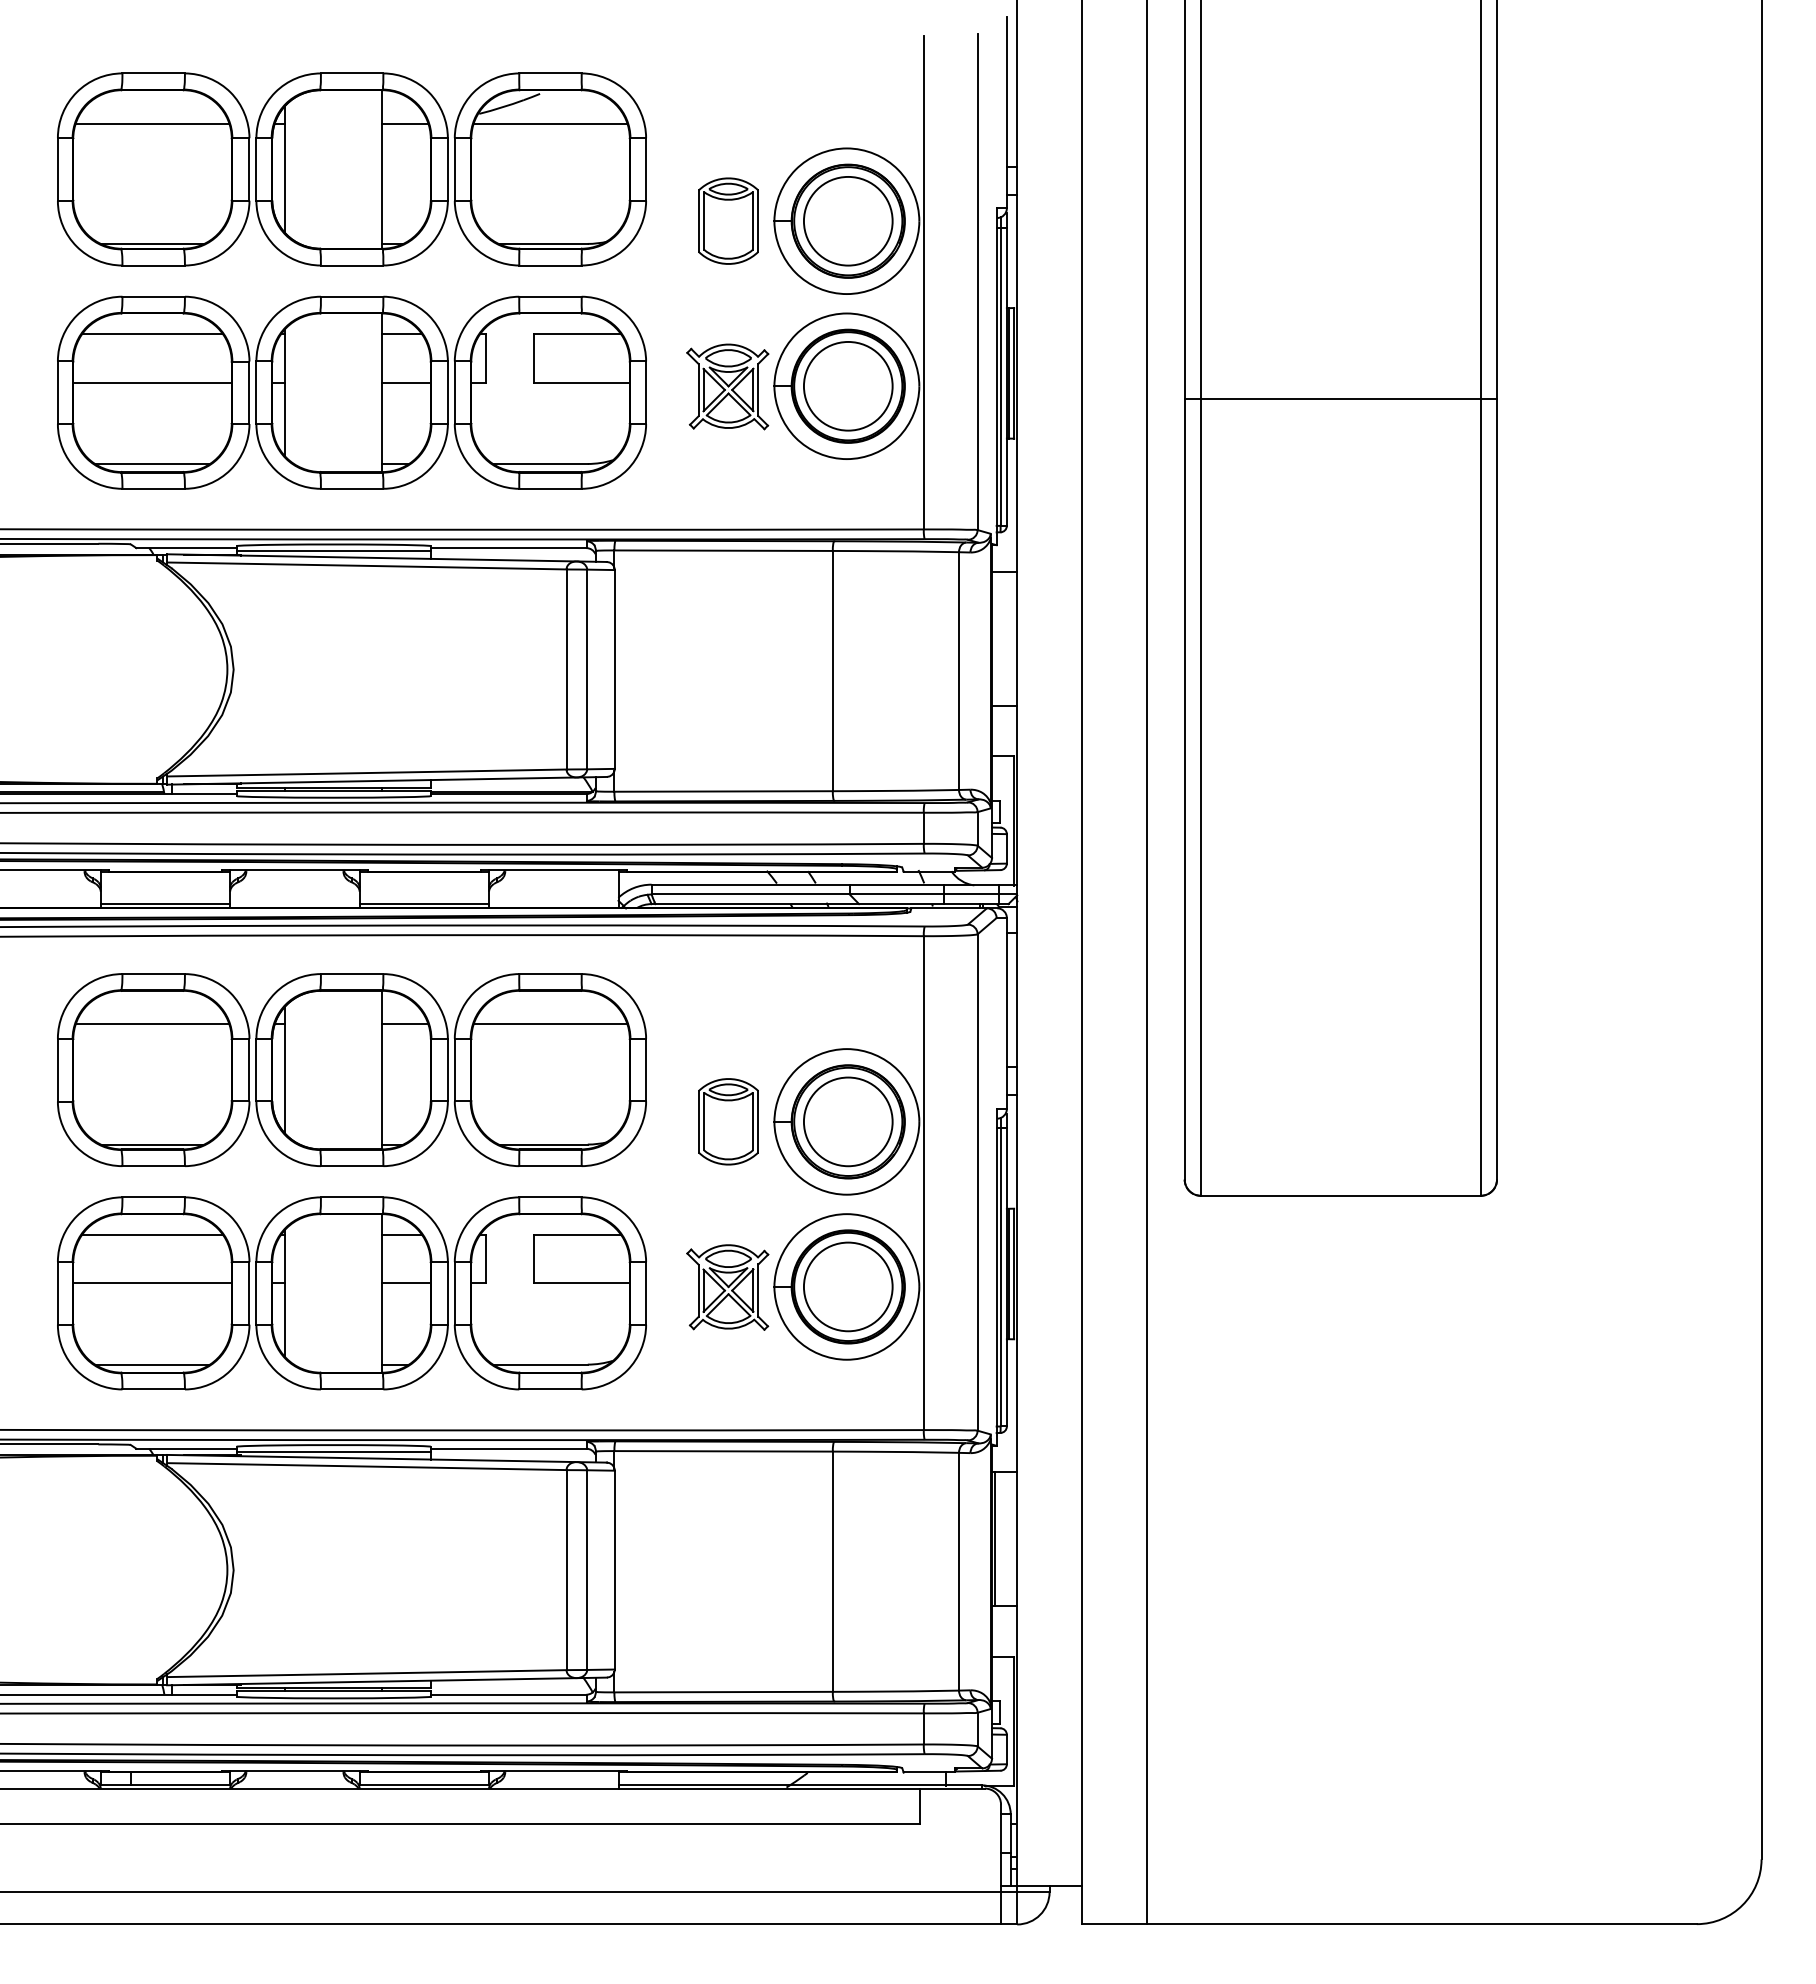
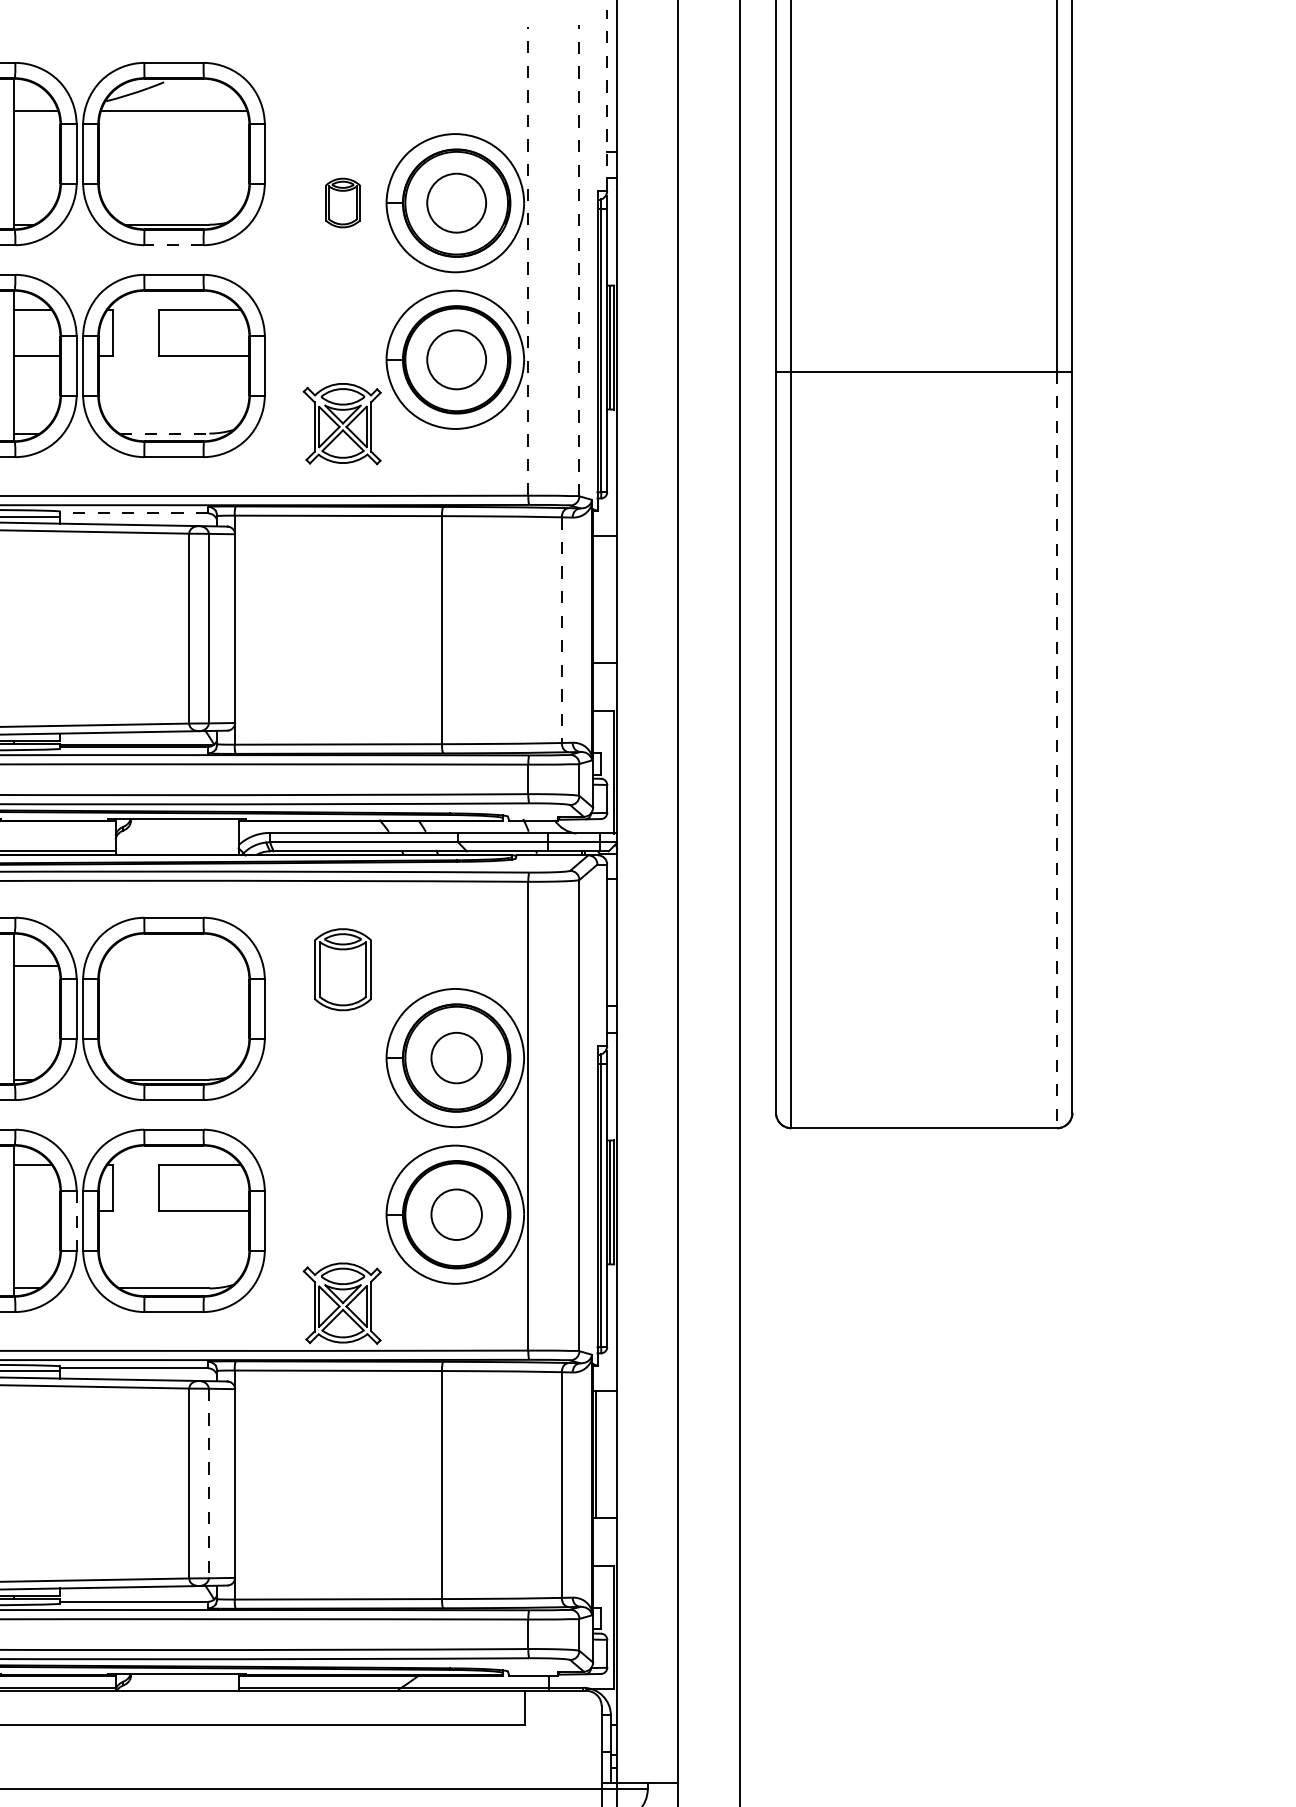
line: (1006, 112) -> (606, 99), solid -> dashed
part: (728, 220) -> (342, 202), size x0.6
circle: (847, 220) -> (455, 202), size x0.7
line: (549, 265) -> (173, 245), solid -> dashed
line: (977, 281) -> (579, 260), solid -> dashed
line: (923, 282) -> (528, 261), solid -> dashed
circle: (847, 385) -> (455, 359), size x0.7
part: (727, 386) -> (342, 423), moved
line: (541, 463) -> (165, 433), solid -> dashed
line: (508, 548) -> (134, 513), solid -> dashed
line: (959, 671) -> (562, 630), solid -> dashed
line: (1480, 797) -> (1056, 750), solid -> dashed
line: (550, 1024) -> (174, 965), removed
part: (728, 1121) -> (342, 969), moved
circle: (847, 1121) -> (455, 1057), size x0.6
line: (406, 1283) -> (37, 1211), removed
circle: (847, 1286) -> (455, 1214), size x0.6
part: (727, 1287) -> (342, 1303), moved
line: (447, 1293) -> (76, 1220), solid -> dashed
line: (587, 1570) -> (209, 1483), solid -> dashed

